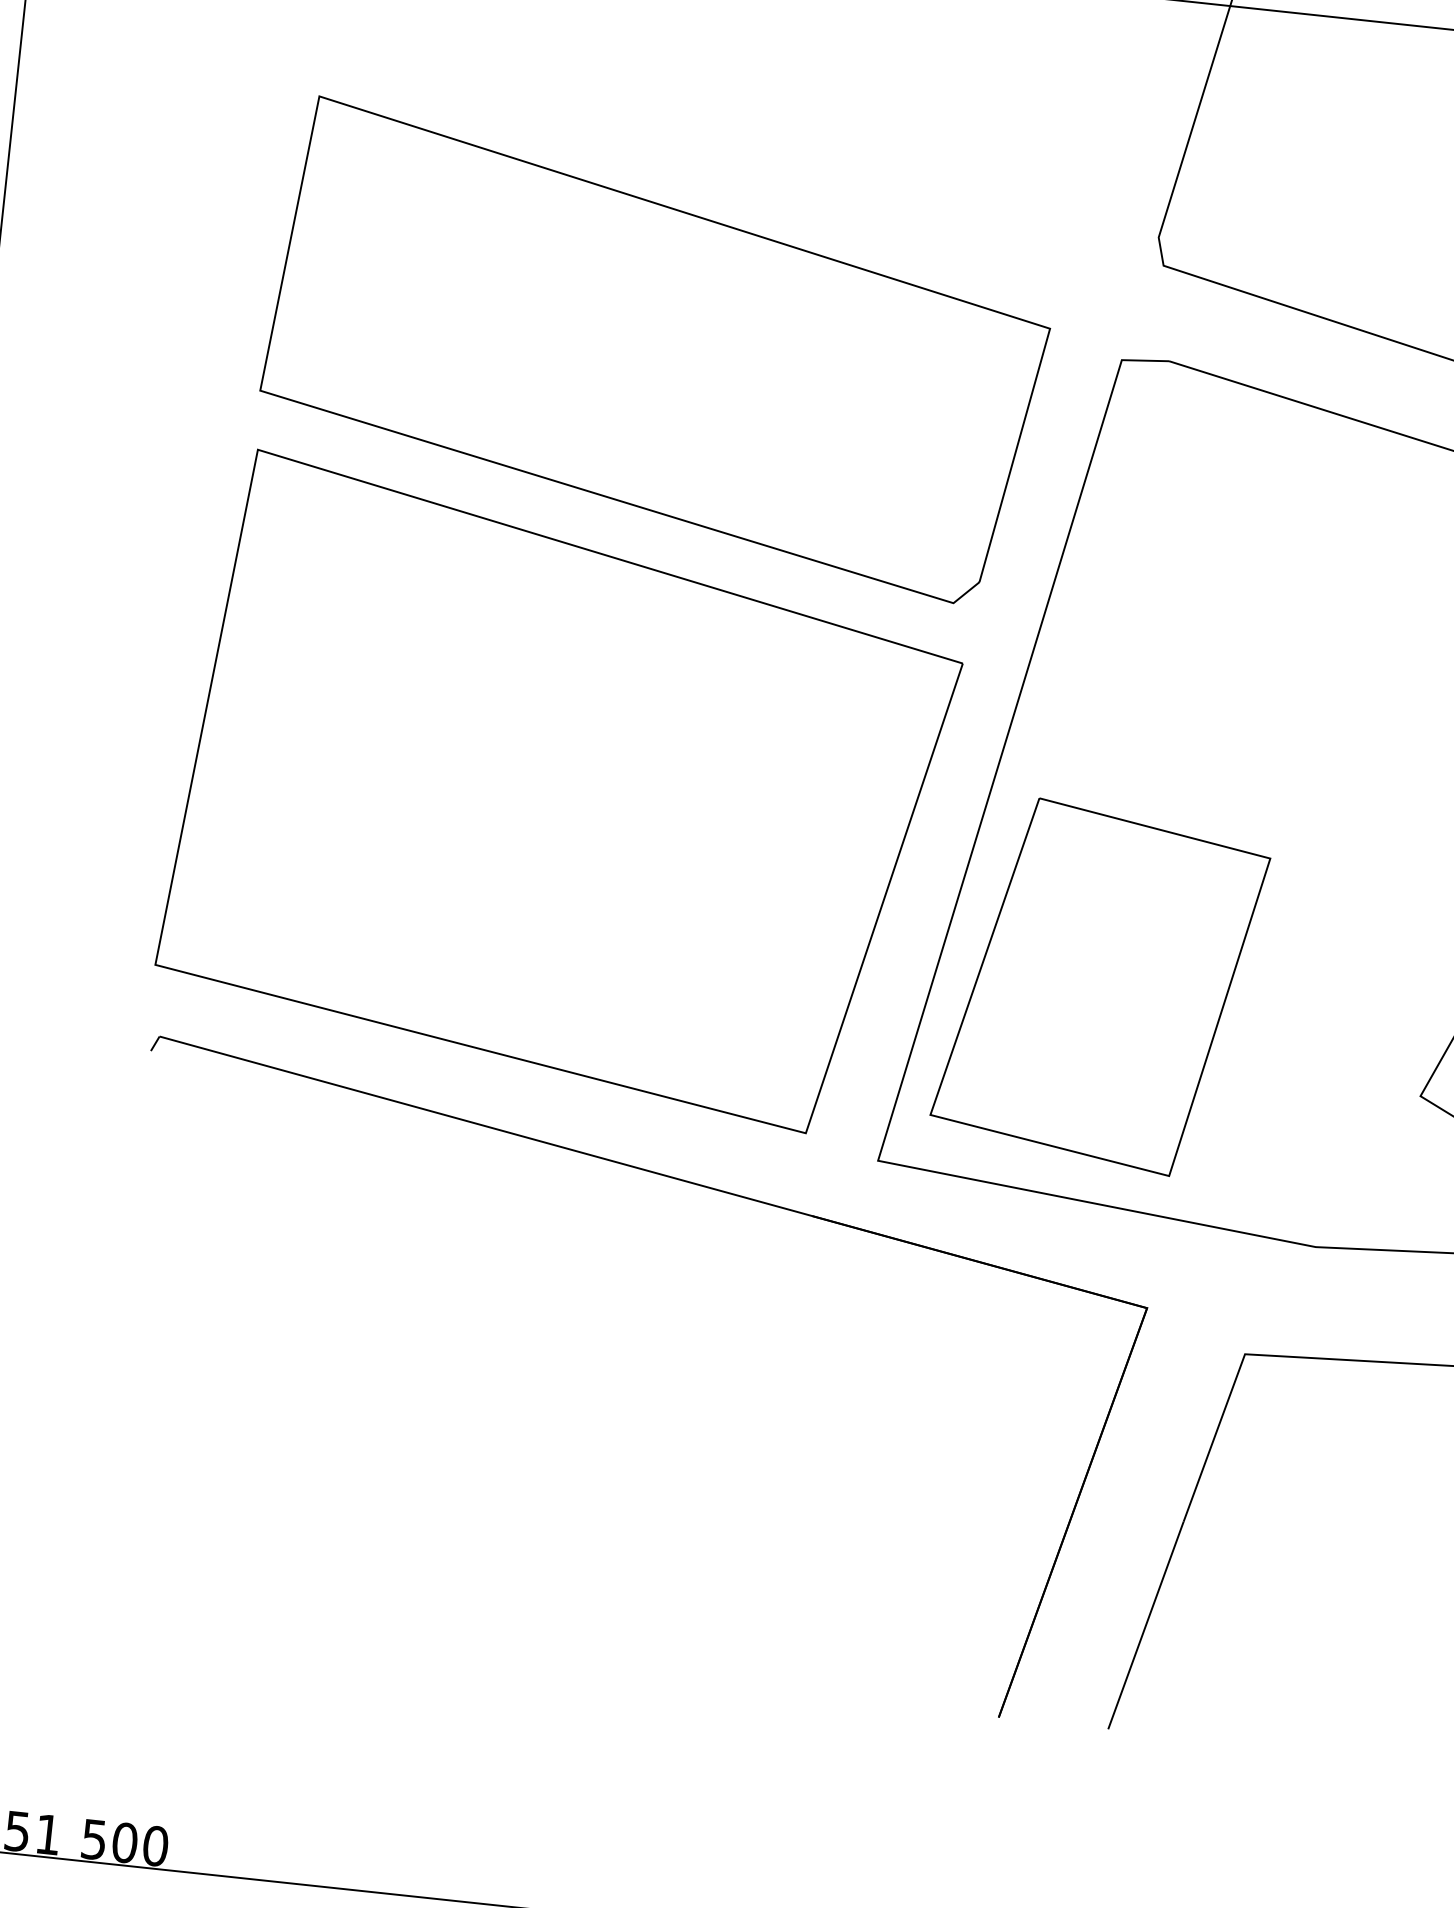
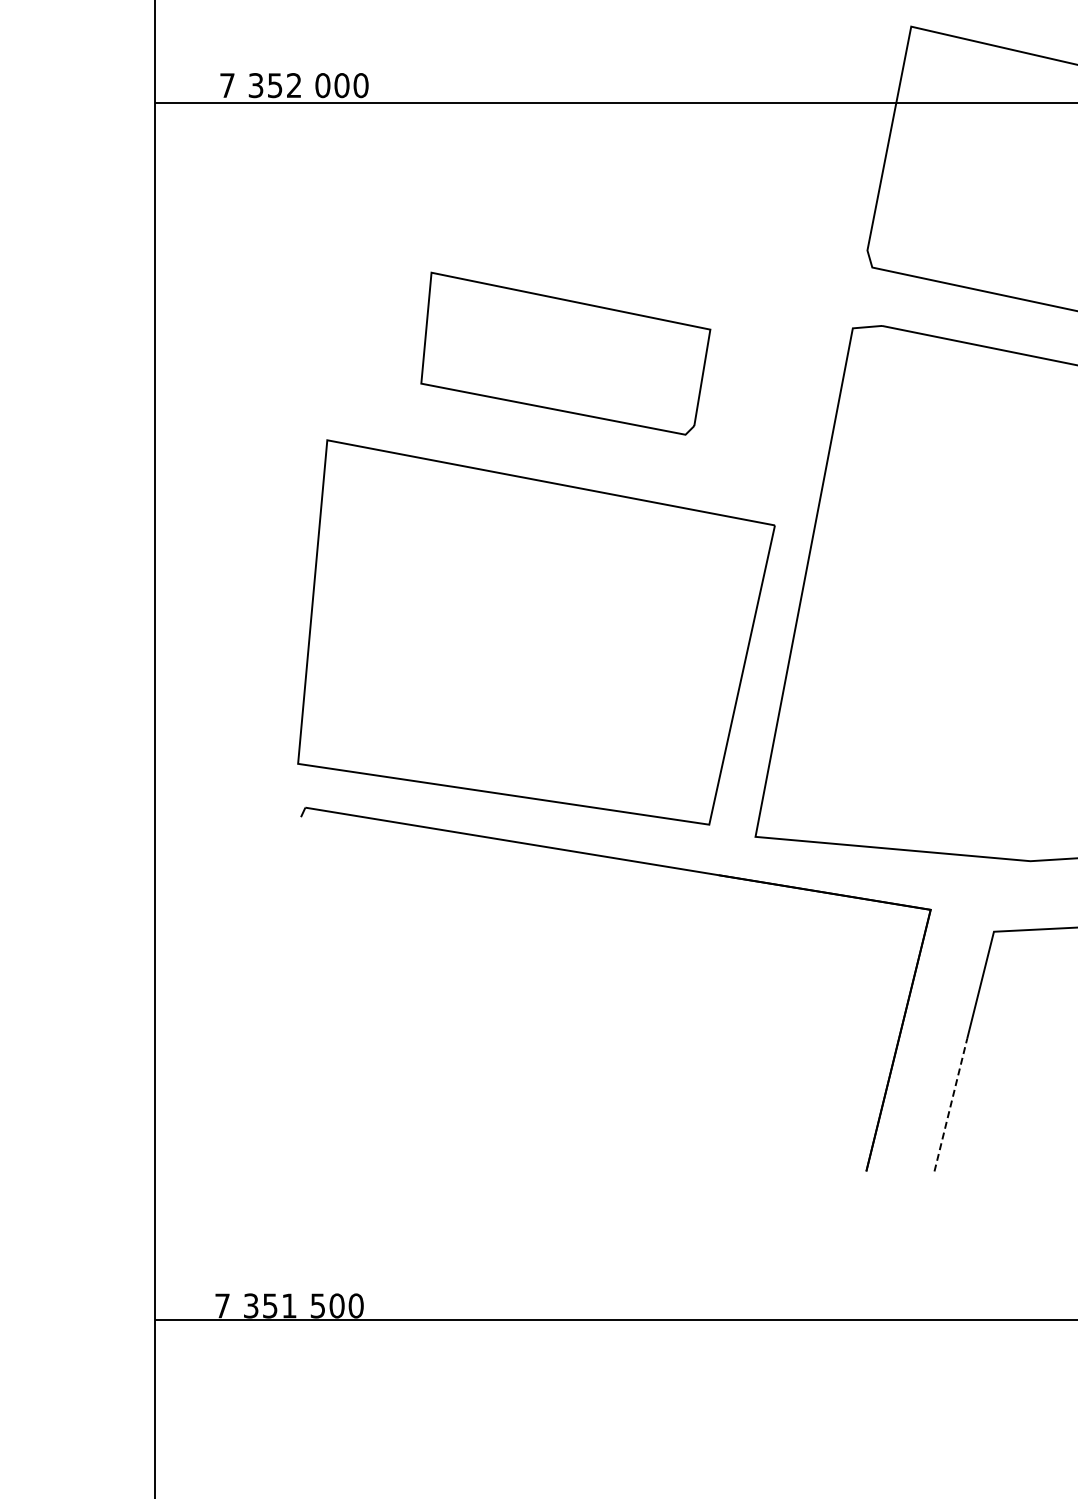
part: (655, 351) -> (565, 353), size x0.6
part: (1099, 985) -> (880, 714), removed
line: (1145, 1624) -> (950, 1104), solid -> dashed

